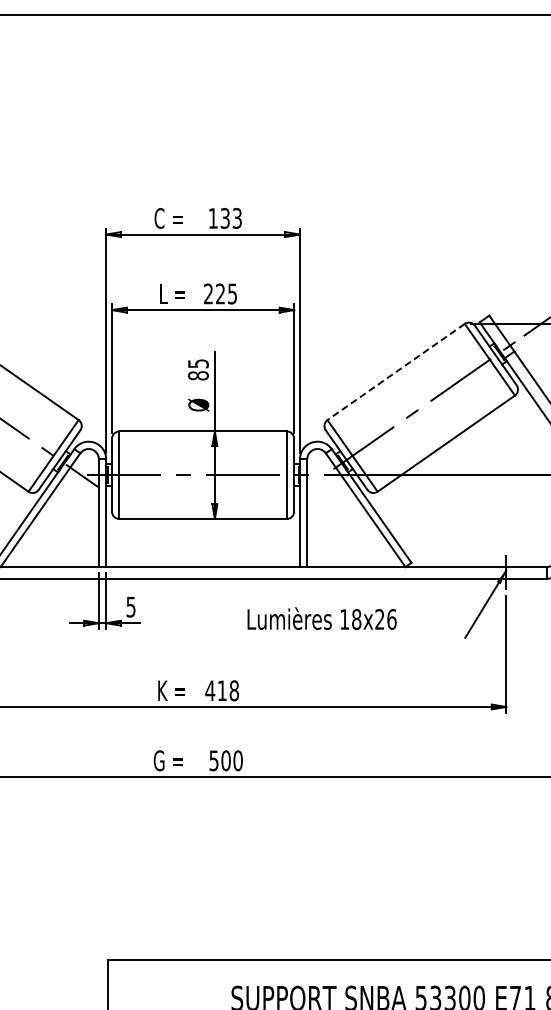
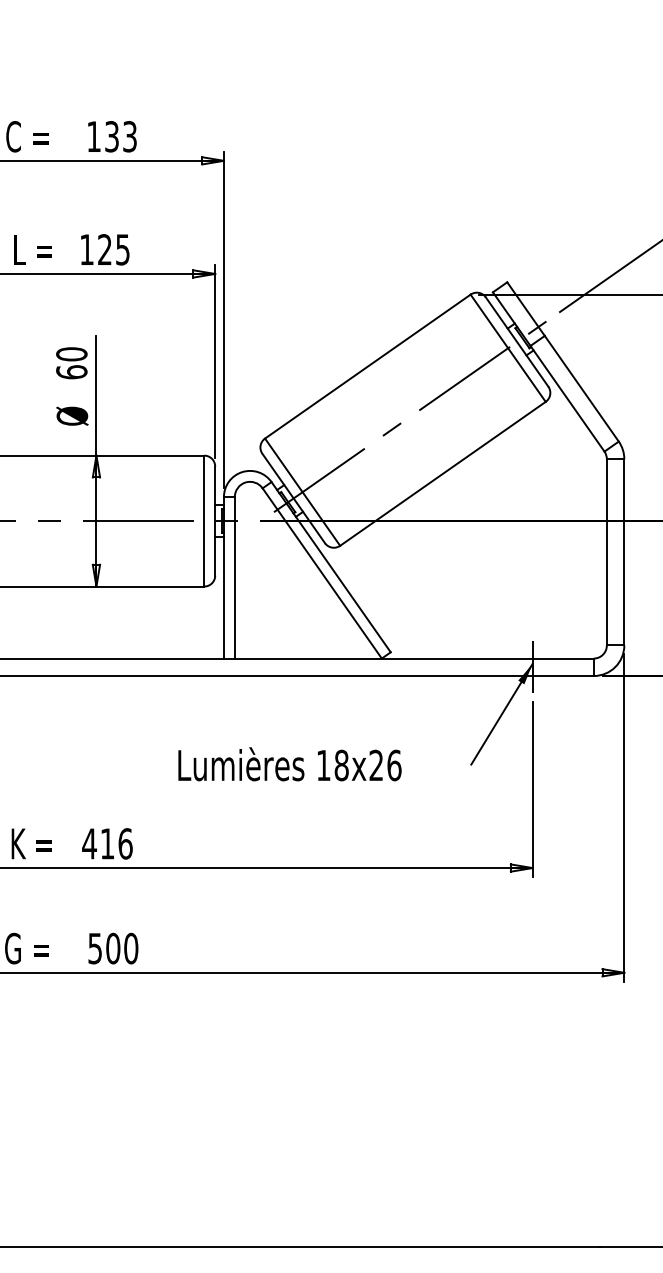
text: (208, 293) -> (86, 249), 225 -> 125
text: (198, 369) -> (71, 362), 85 -> 60
line: (396, 372) -> (368, 367), dashed -> solid
text: (321, 618) -> (289, 764), moved
text: (234, 690) -> (125, 843), 418 -> 416

